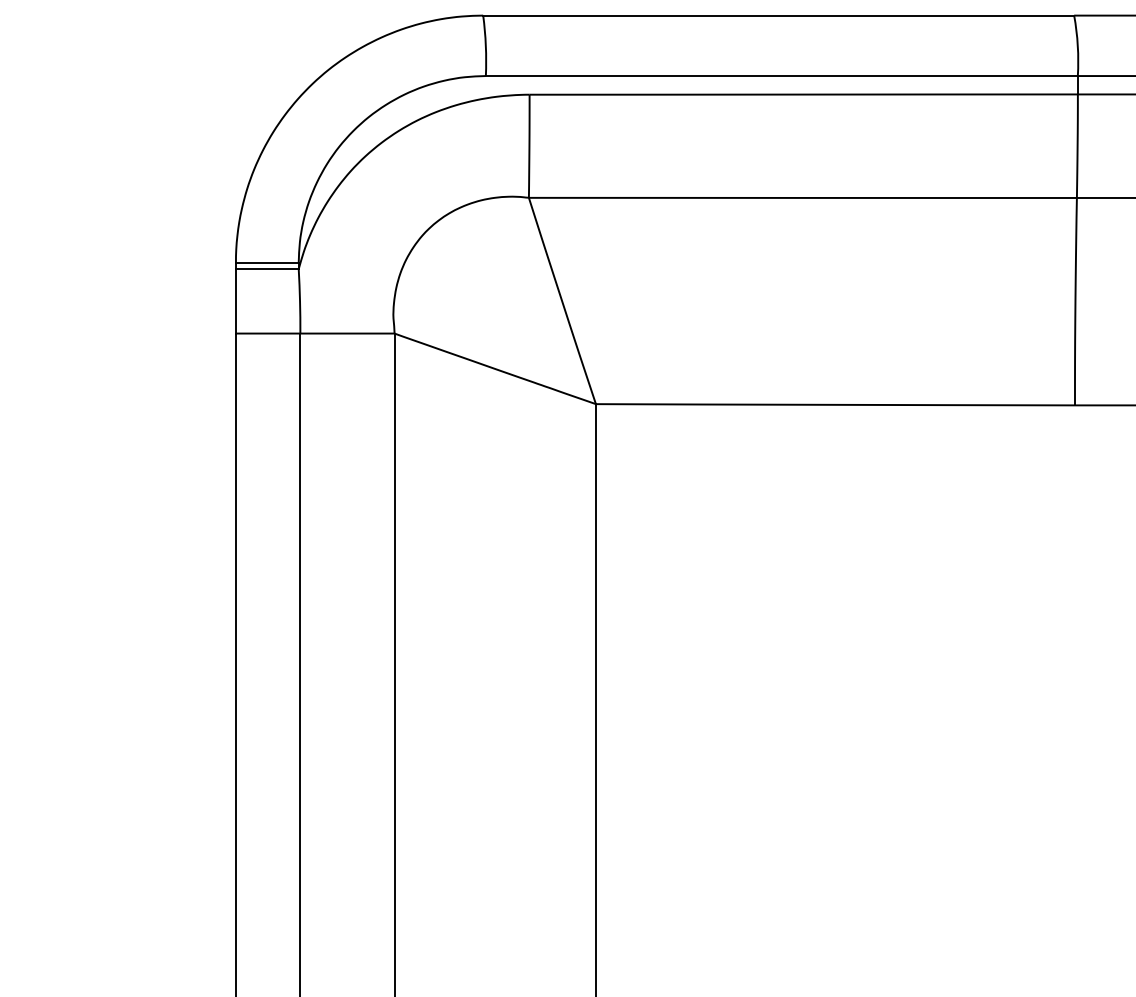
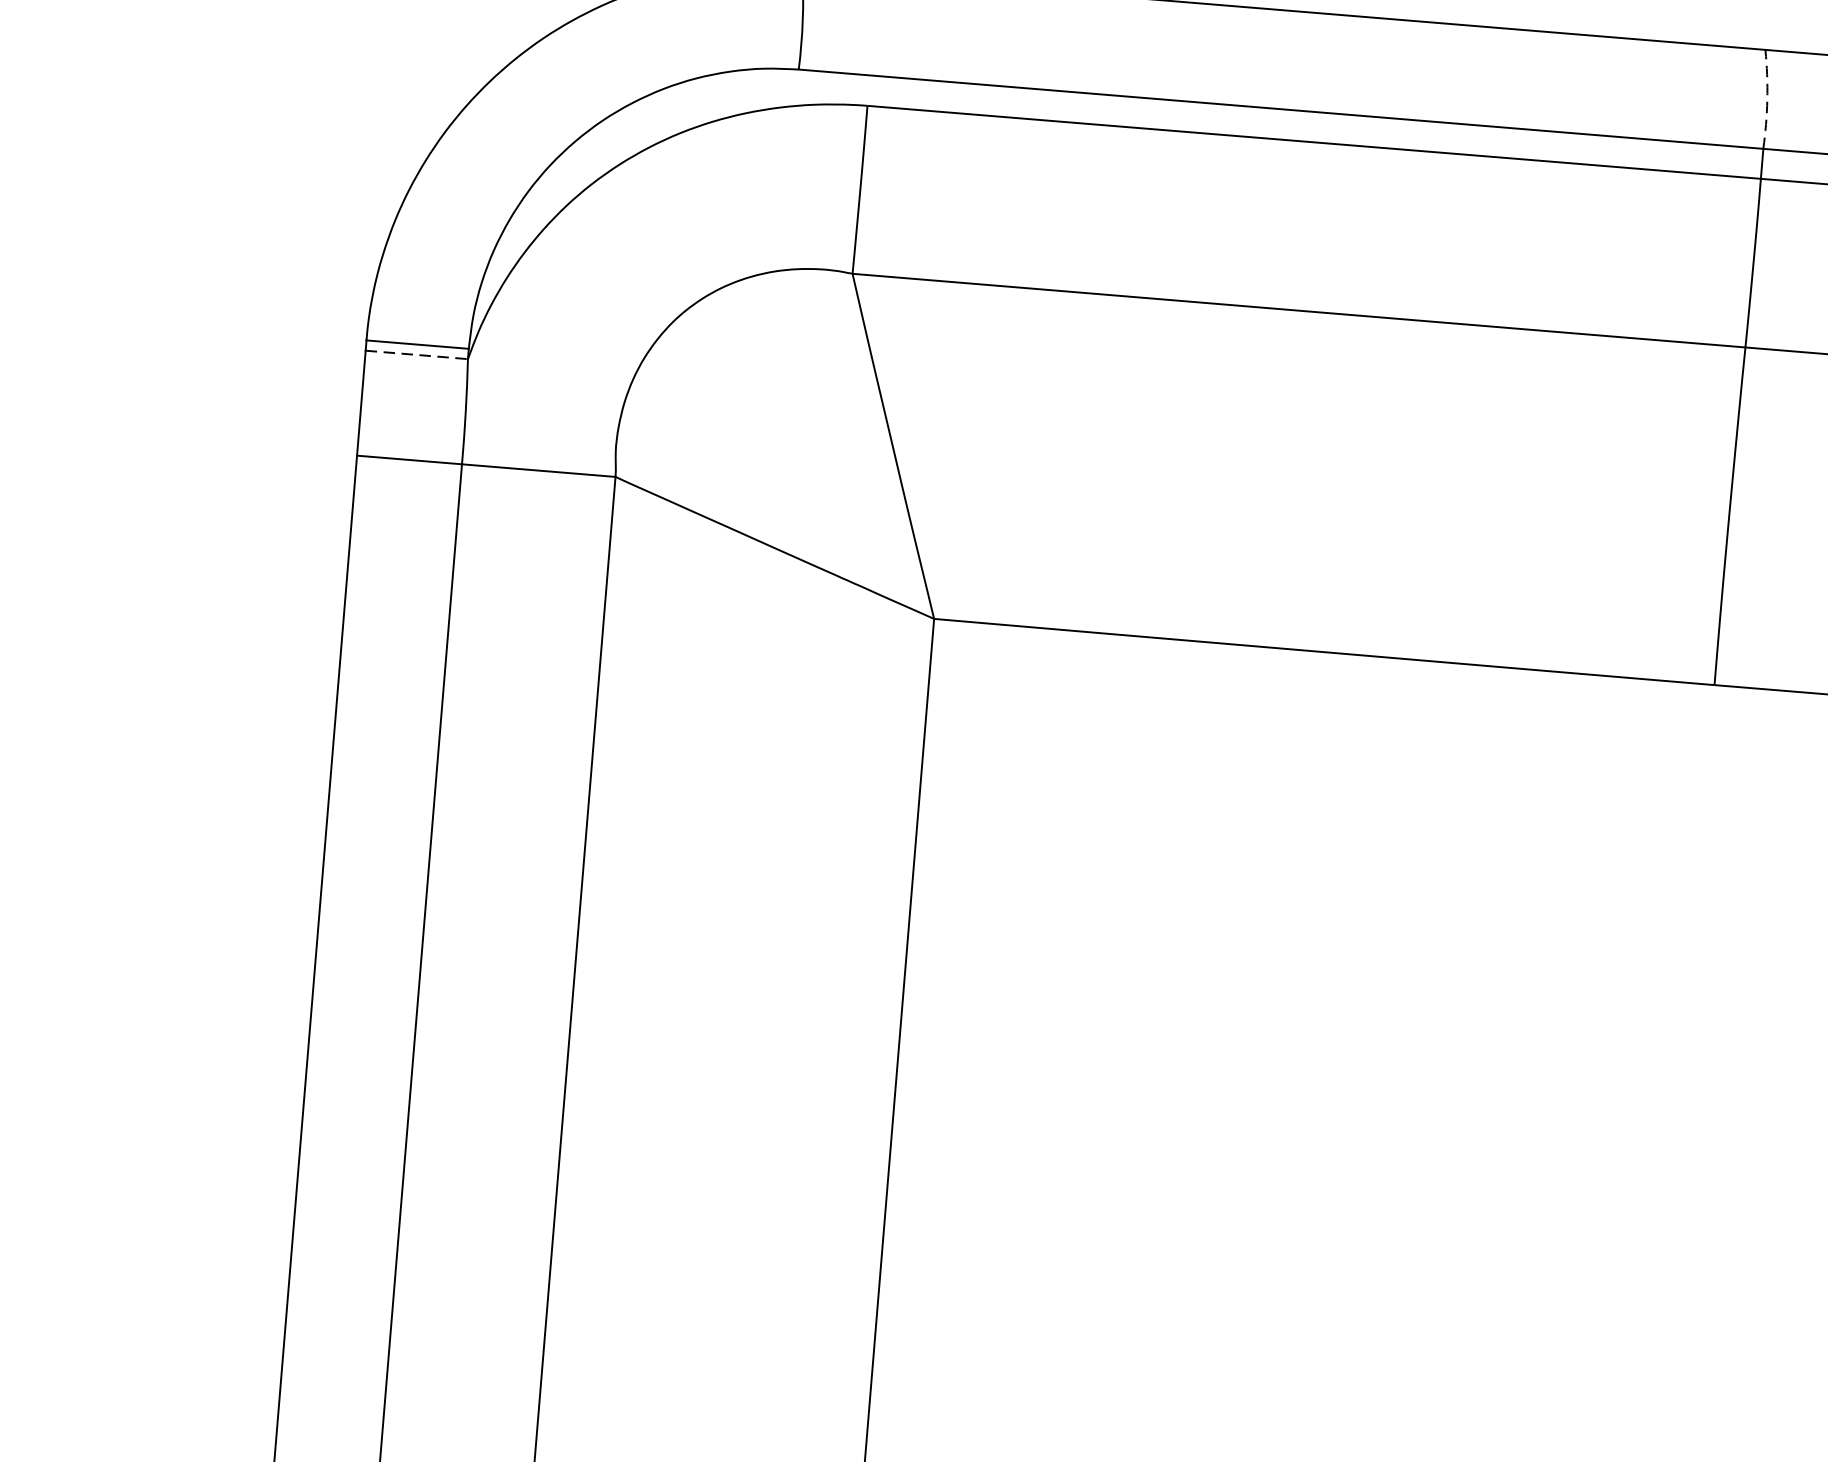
arc: (1077, 45) -> (1766, 99), solid -> dashed
line: (267, 269) -> (417, 355), solid -> dashed

